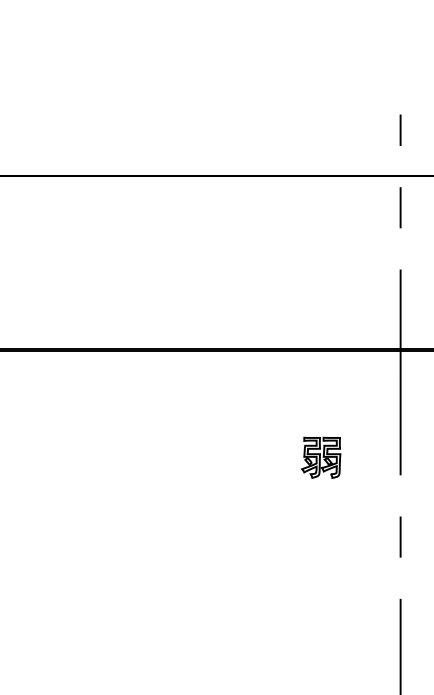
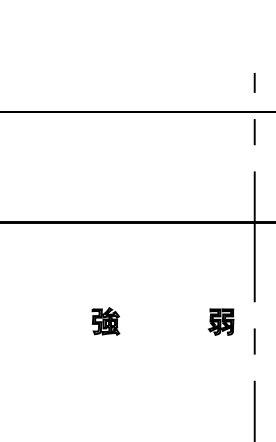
part: (321, 456) -> (221, 321), moved
part: (165, 505) -> (105, 321), added

